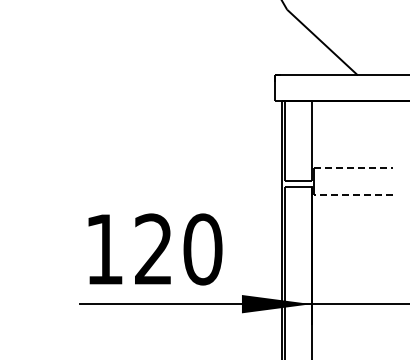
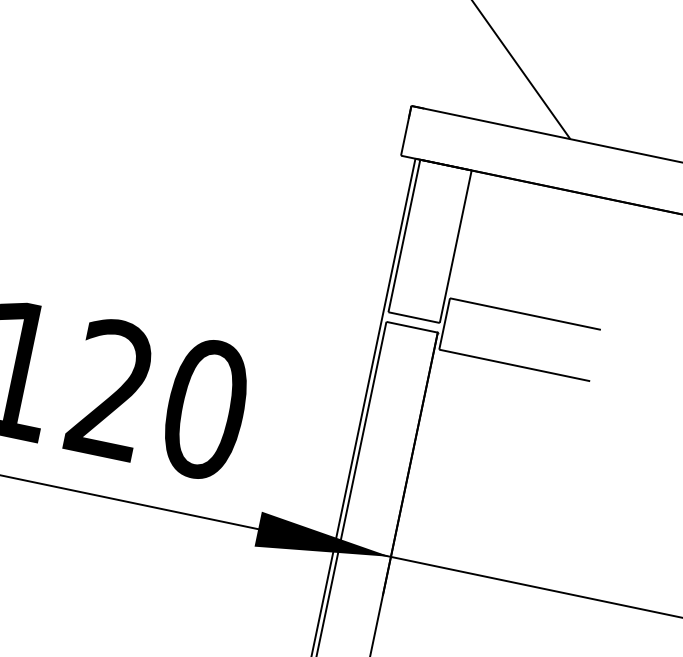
line: (353, 168) -> (524, 314), dashed -> solid
line: (353, 194) -> (514, 364), dashed -> solid

